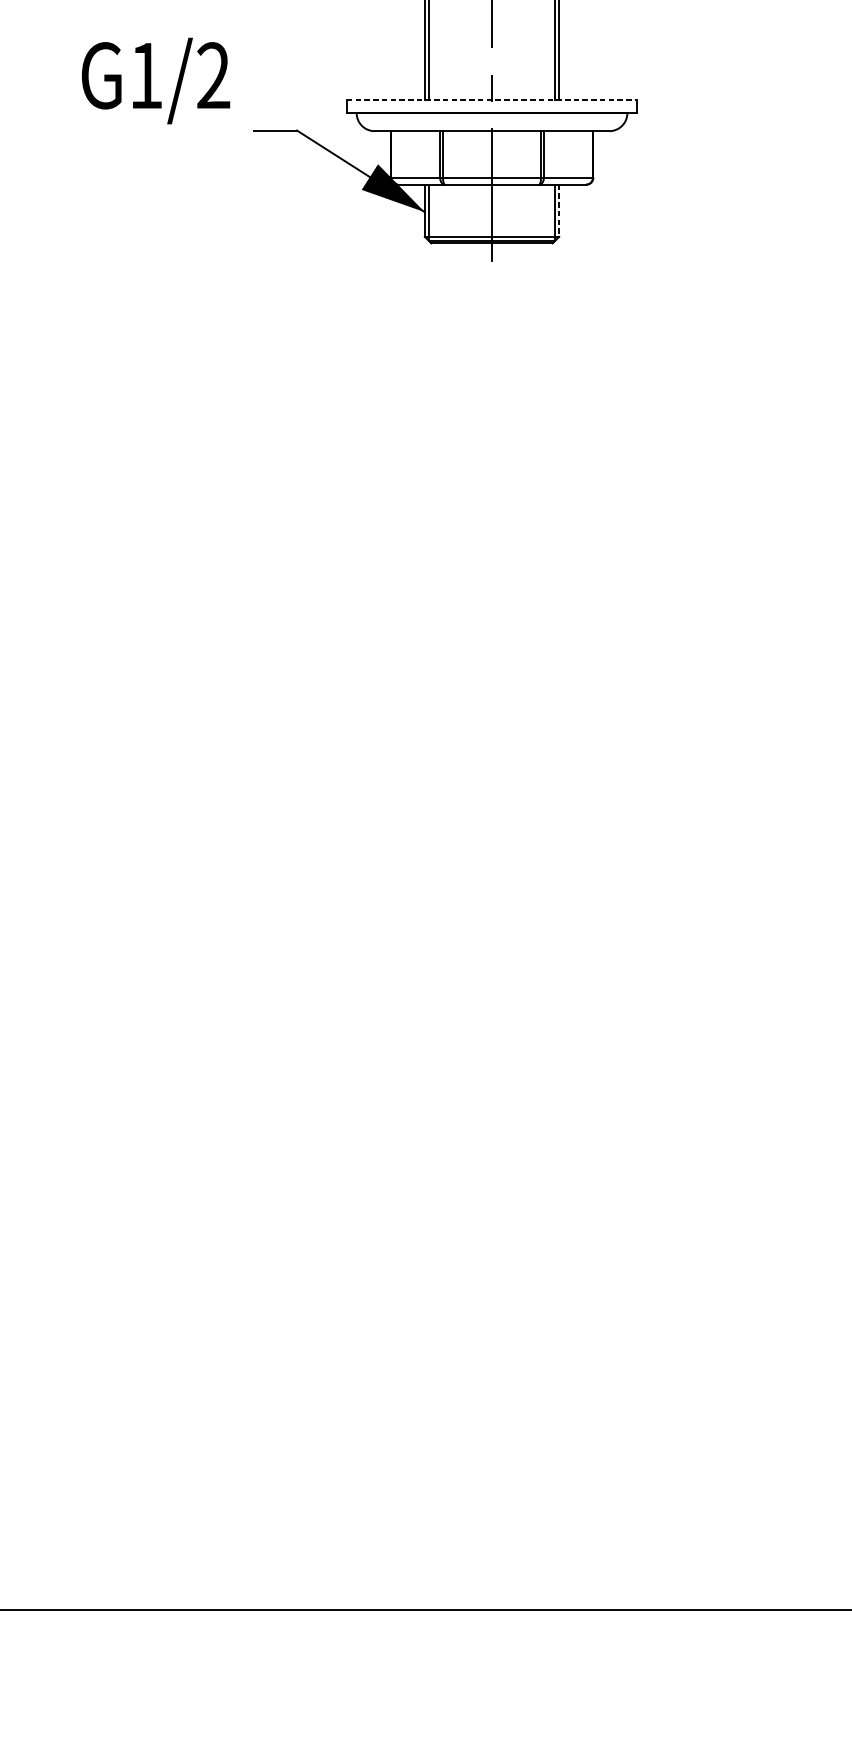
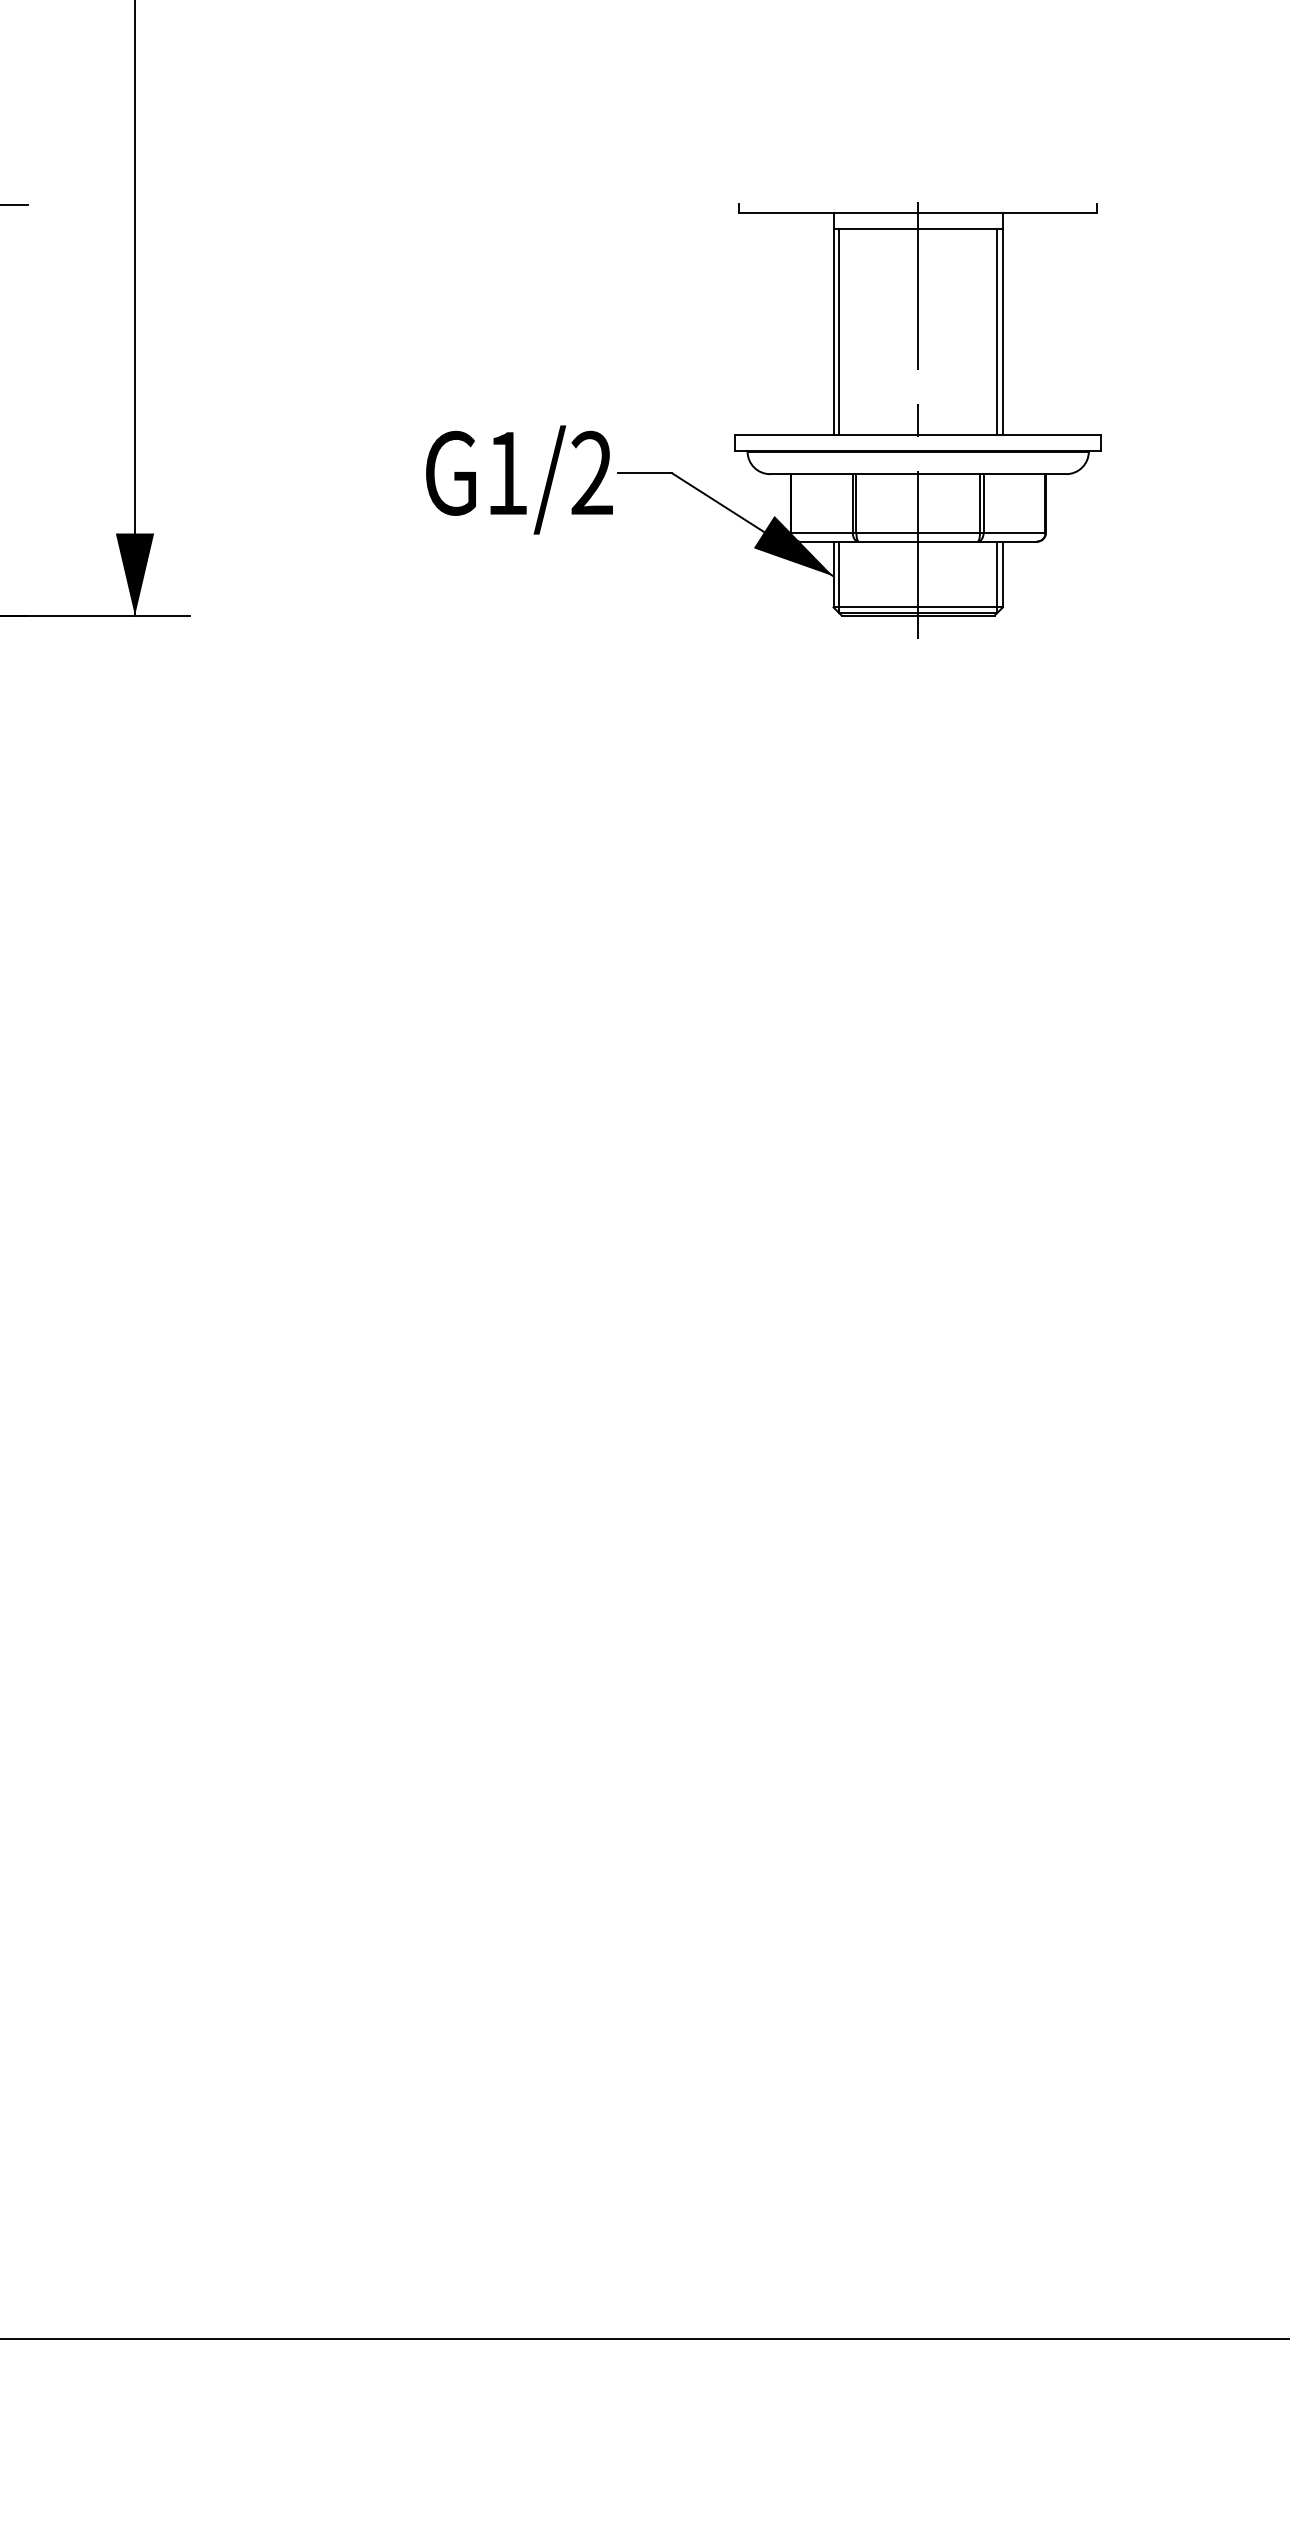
text: (155, 80) -> (519, 479), moved
line: (492, 99) -> (918, 434), dashed -> solid
line: (558, 210) -> (1002, 574), dashed -> solid

